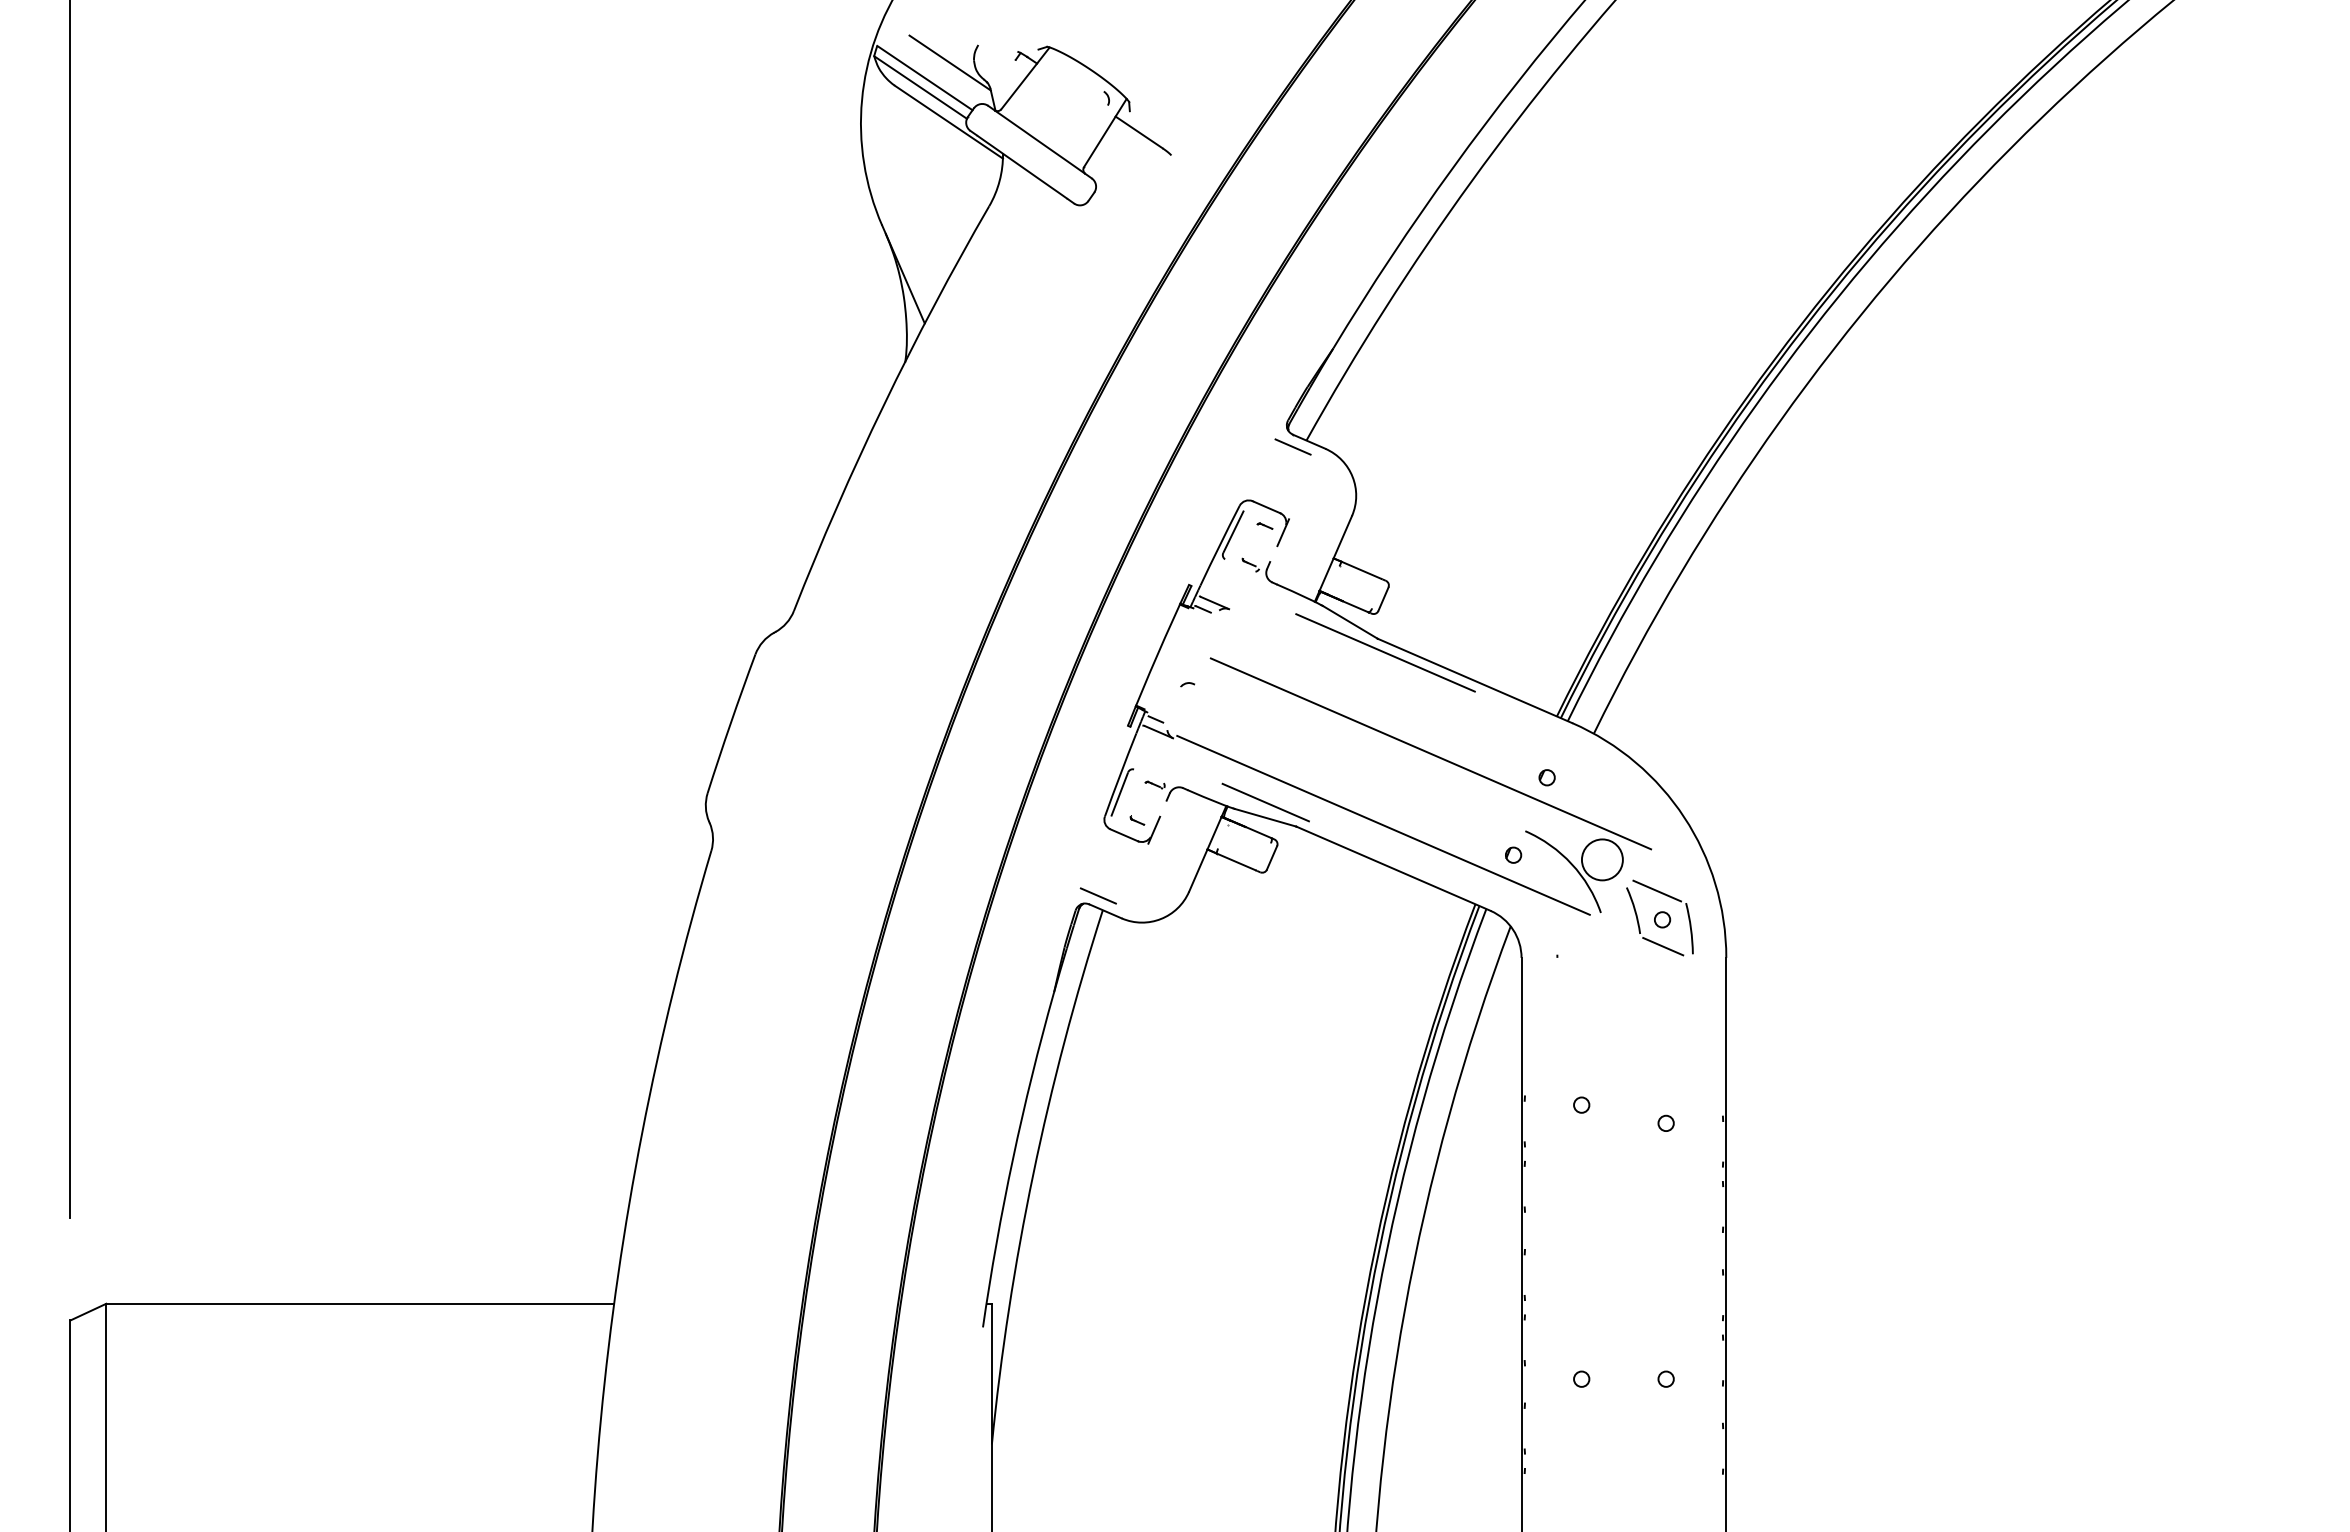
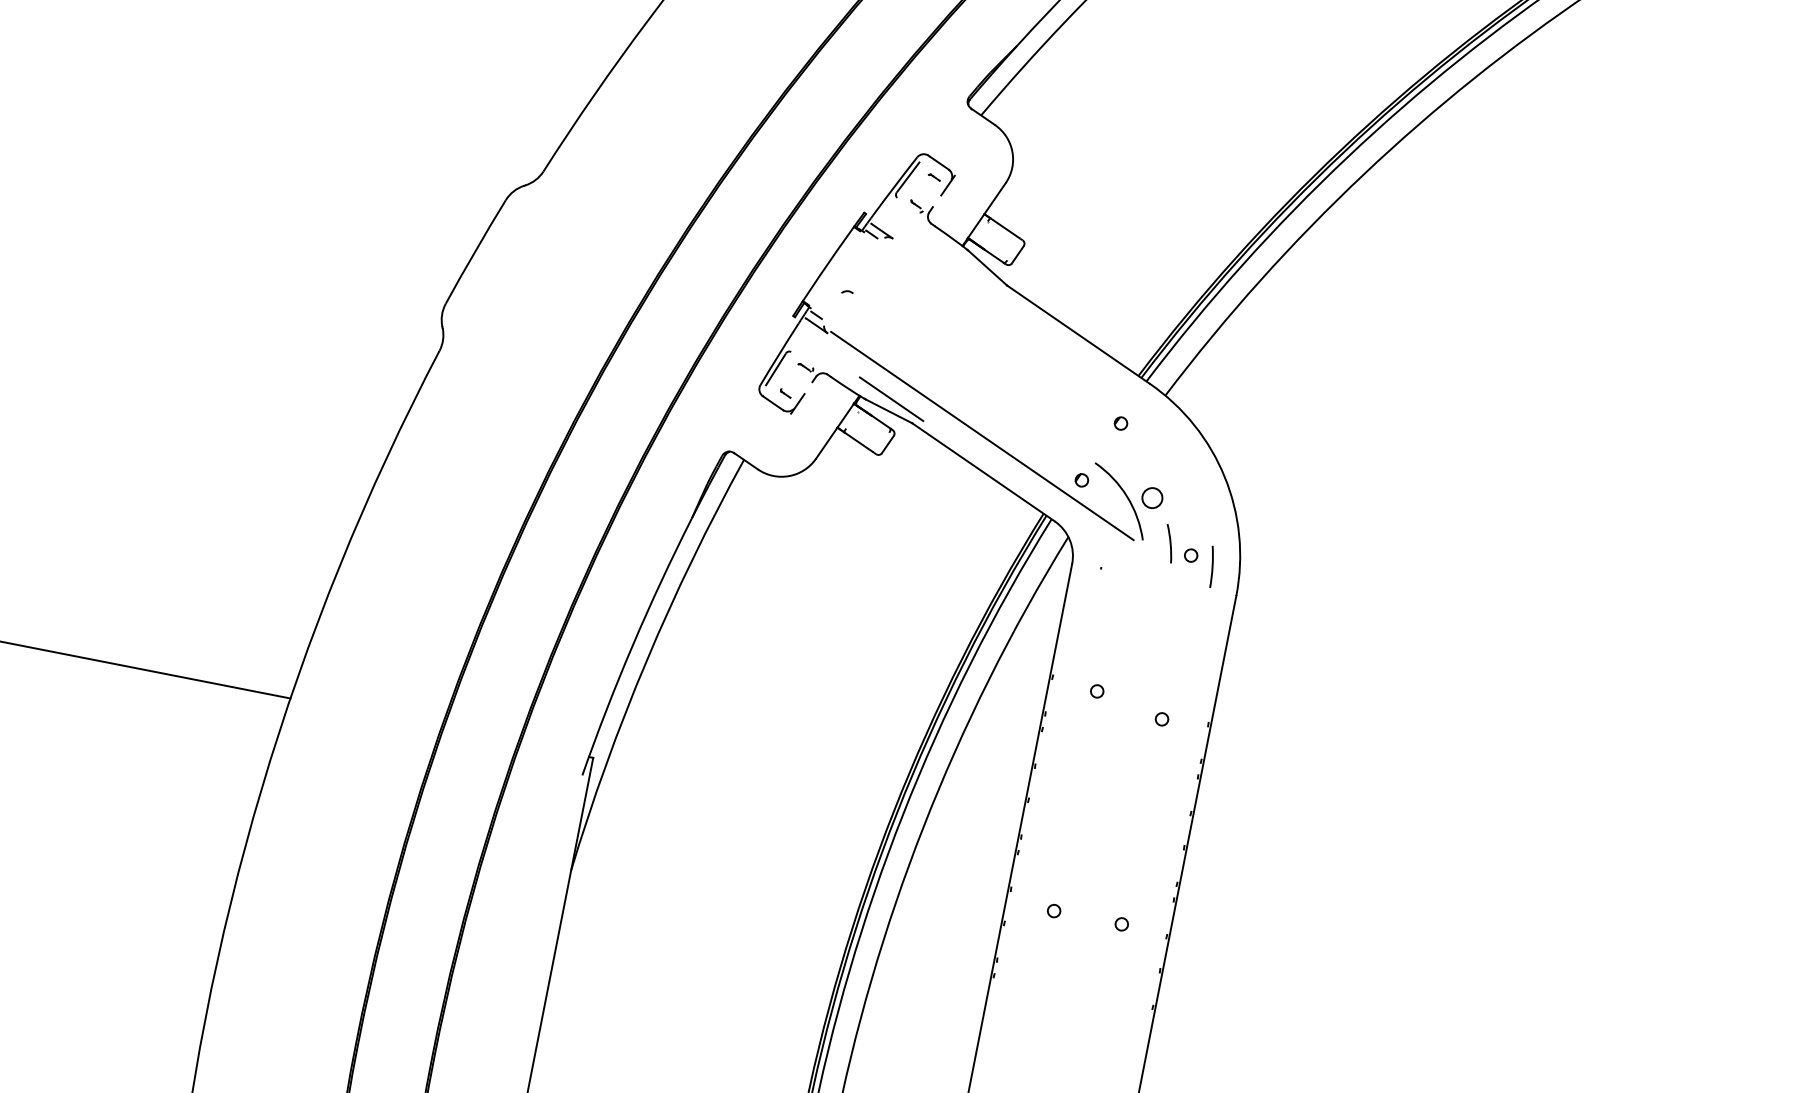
line: (1292, 446) -> (969, 118), removed
line: (1385, 652) -> (1011, 297), removed
line: (1430, 753) -> (1031, 385), removed
circle: (1601, 859) -> (1151, 497), size x0.6
line: (1657, 890) -> (1191, 531), removed
line: (1097, 895) -> (742, 447), removed
line: (1663, 946) -> (1187, 577), removed

